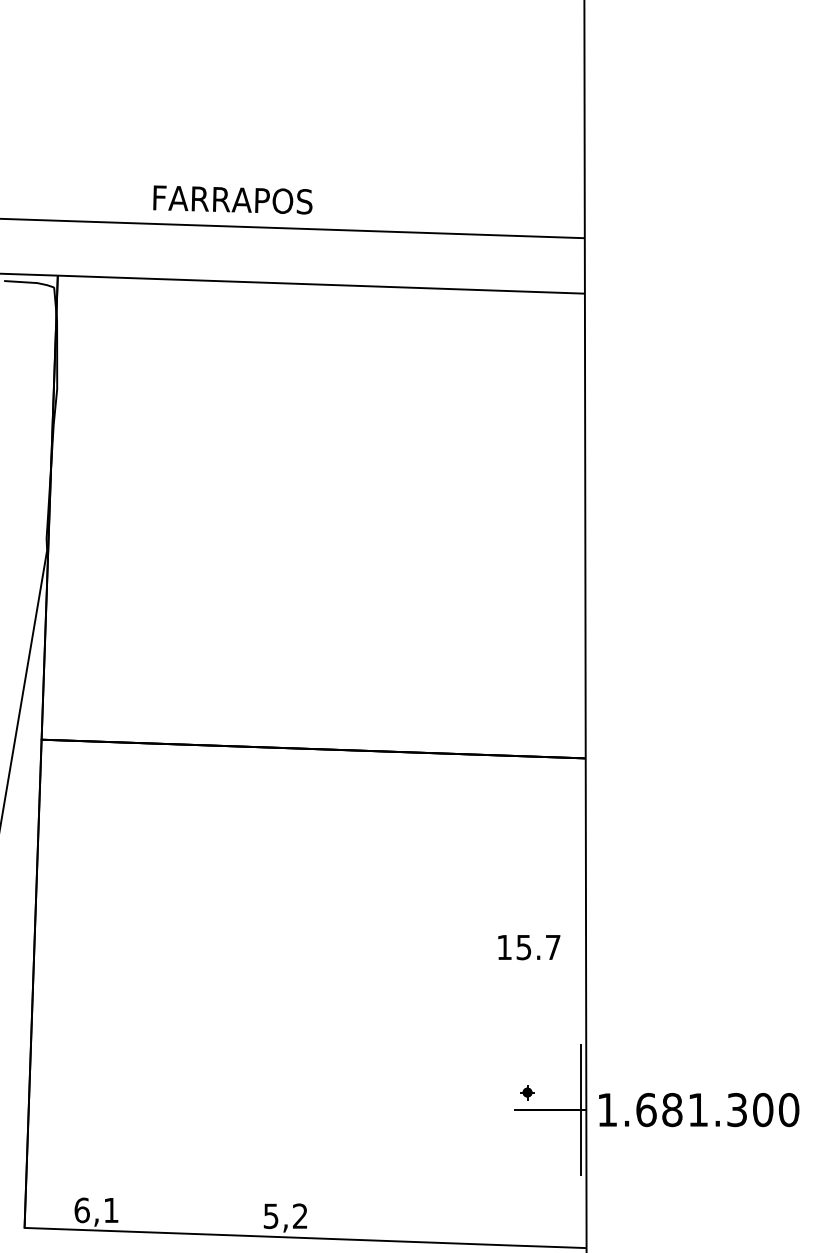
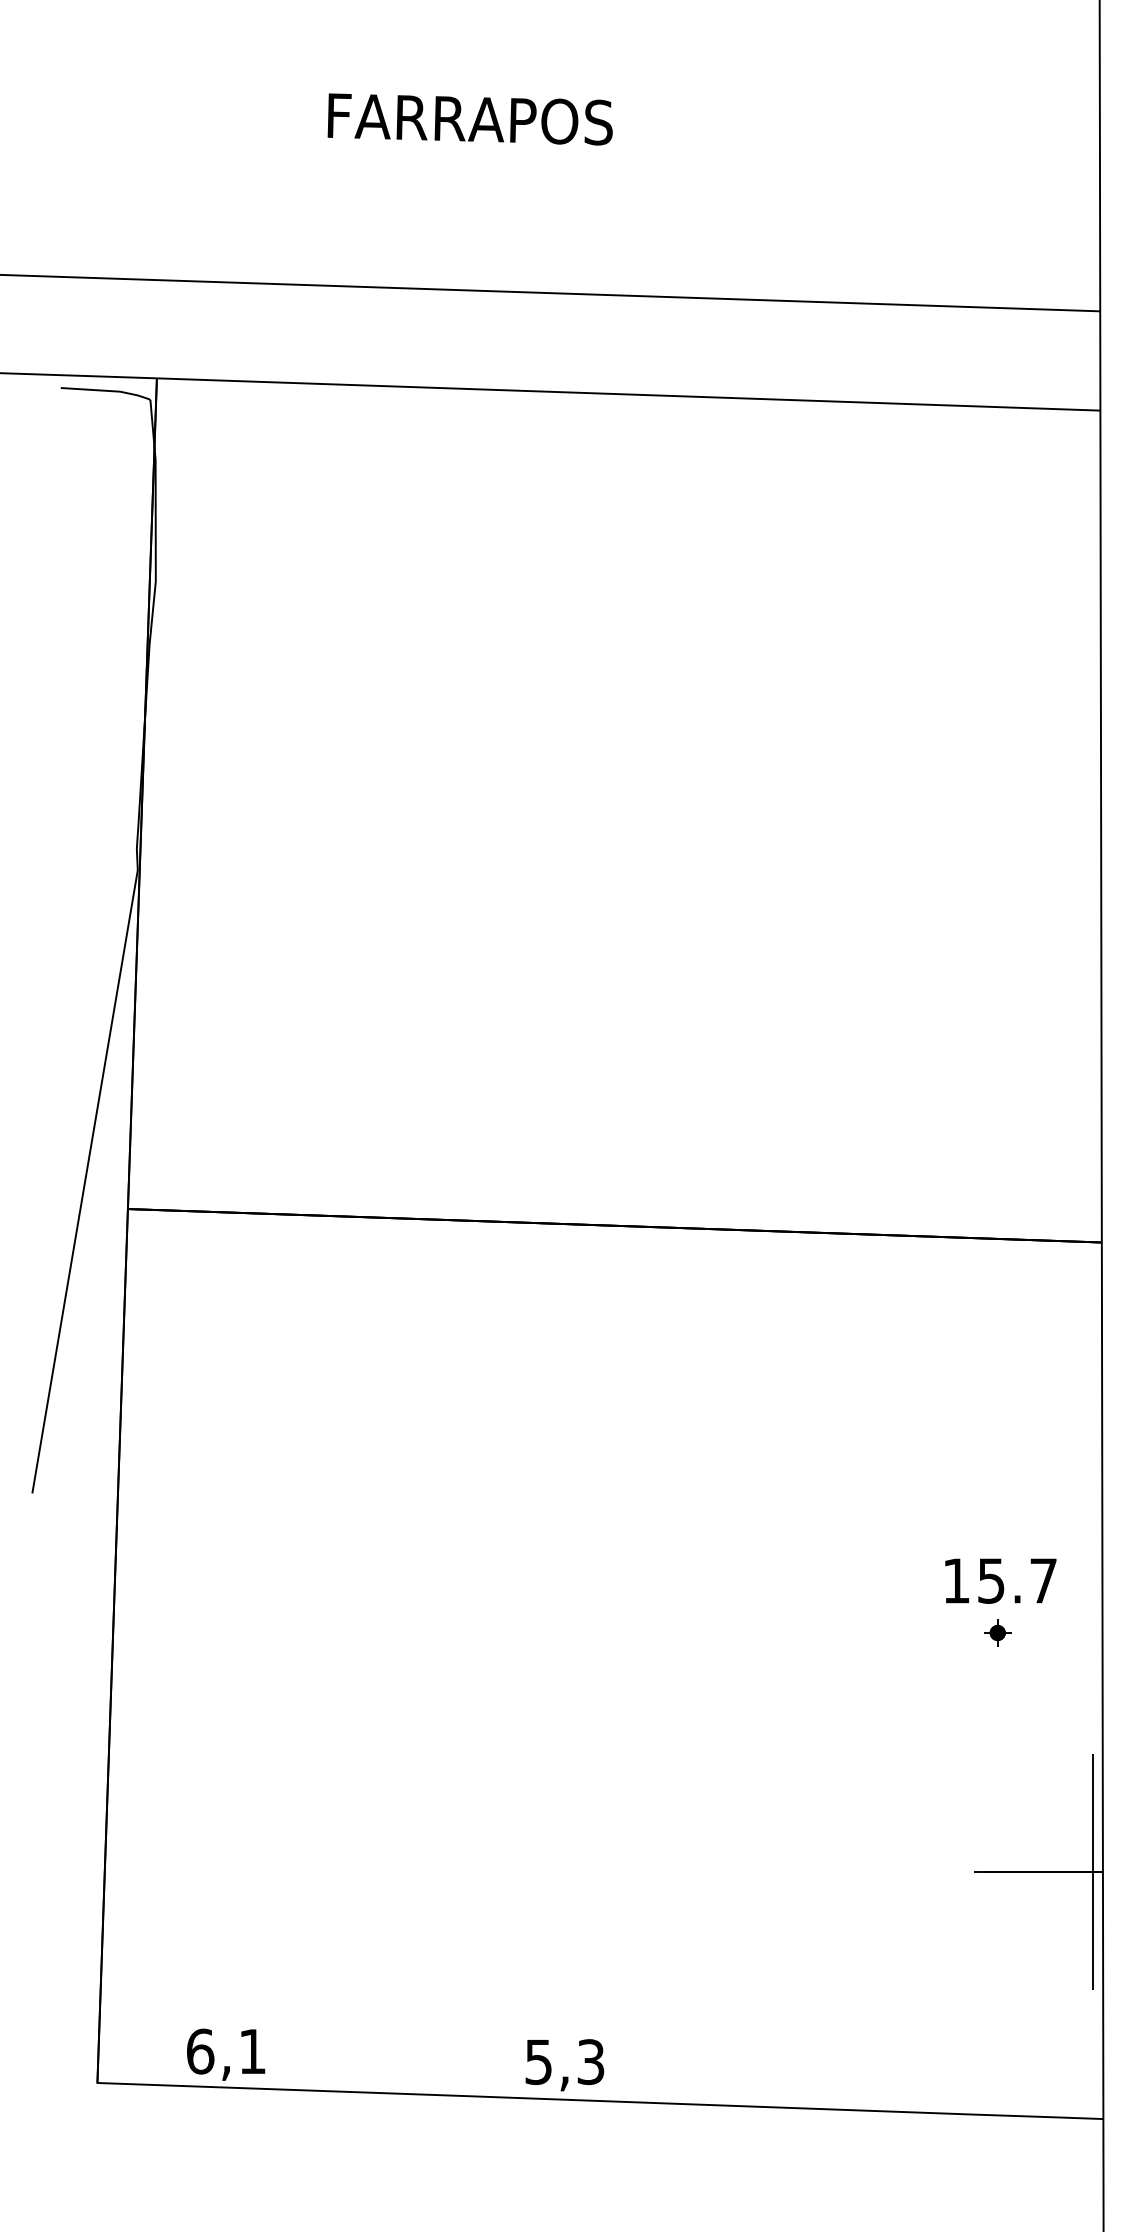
text: (232, 199) -> (469, 118), moved
part: (527, 1092) -> (997, 1632), moved
text: (300, 1216) -> (591, 2062), 5,2 -> 5,3

